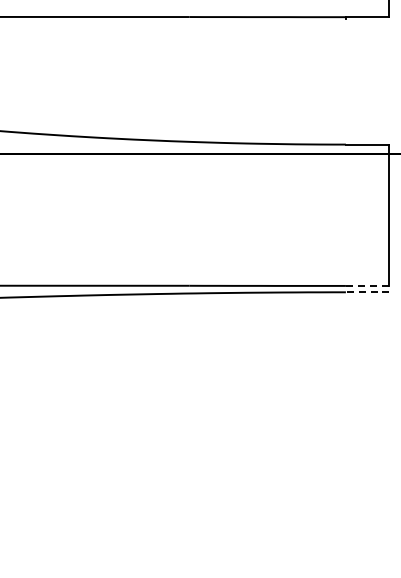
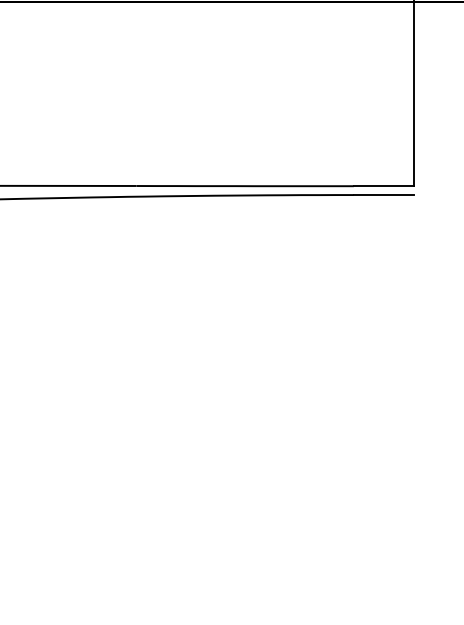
line: (367, 285) -> (383, 185), dashed -> solid
line: (367, 292) -> (383, 195), dashed -> solid

